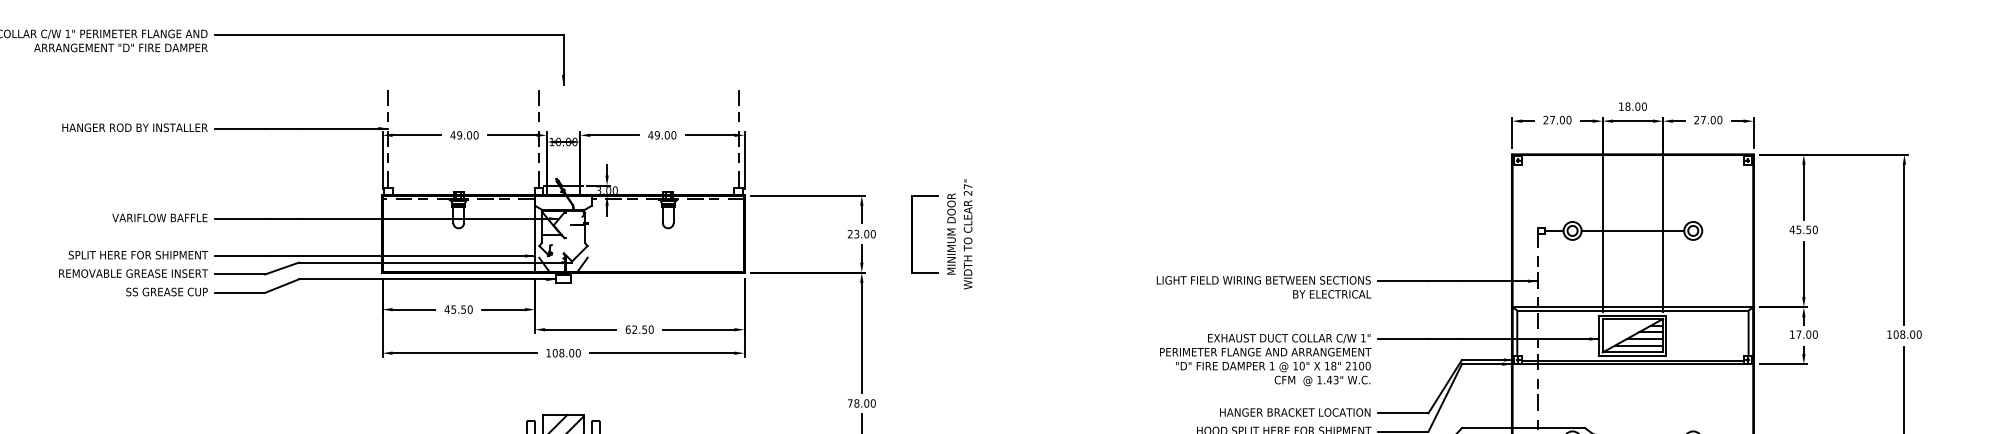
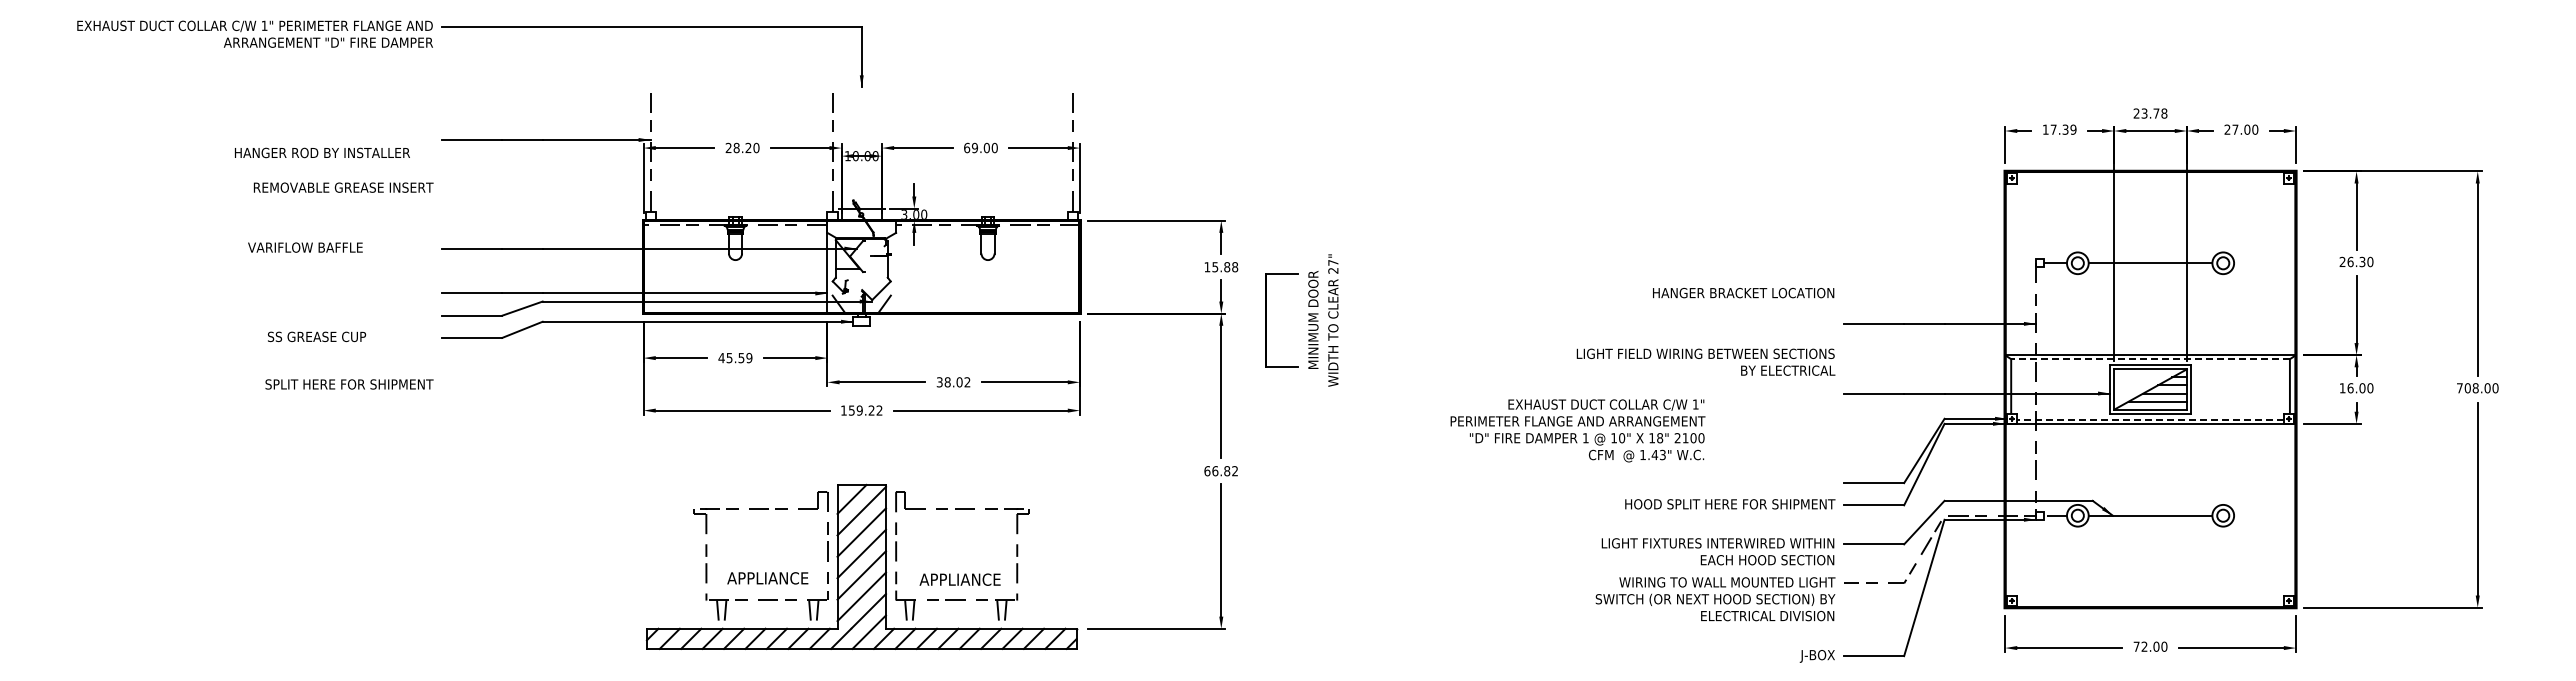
text: (1632, 106) -> (2150, 113), 18.00 -> 23.78
text: (1557, 119) -> (2059, 129), 27.00 -> 17.39
text: (135, 127) -> (322, 152), moved
text: (461, 134) -> (738, 147), 49.00 -> 28.20
text: (650, 134) -> (966, 147), 49.00 -> 69.00
text: (159, 217) -> (305, 247), moved
text: (1800, 229) -> (2352, 261), 45.50 -> 26.30
text: (861, 234) -> (1221, 267), 23.00 -> 15.88
part: (947, 234) -> (1308, 320), moved
text: (138, 255) -> (349, 384), moved
text: (133, 273) -> (343, 187), moved
text: (1263, 286) -> (1705, 361), moved
text: (167, 291) -> (317, 336), moved
text: (470, 309) -> (749, 358), 45.50 -> 45.59
line: (1632, 310) -> (2150, 359), solid -> dashed
text: (639, 329) -> (953, 382), 62.50 -> 38.02
text: (1798, 334) -> (2350, 388), 17.00 -> 16.00
text: (1889, 334) -> (2459, 388), 108.00 -> 708.00
text: (566, 353) -> (865, 410), 108.00 -> 159.22
text: (1265, 359) -> (1577, 430), moved
line: (1632, 360) -> (2150, 419), solid -> dashed
text: (861, 403) -> (1221, 471), 78.00 -> 66.82
text: (1295, 412) -> (1743, 293), moved

